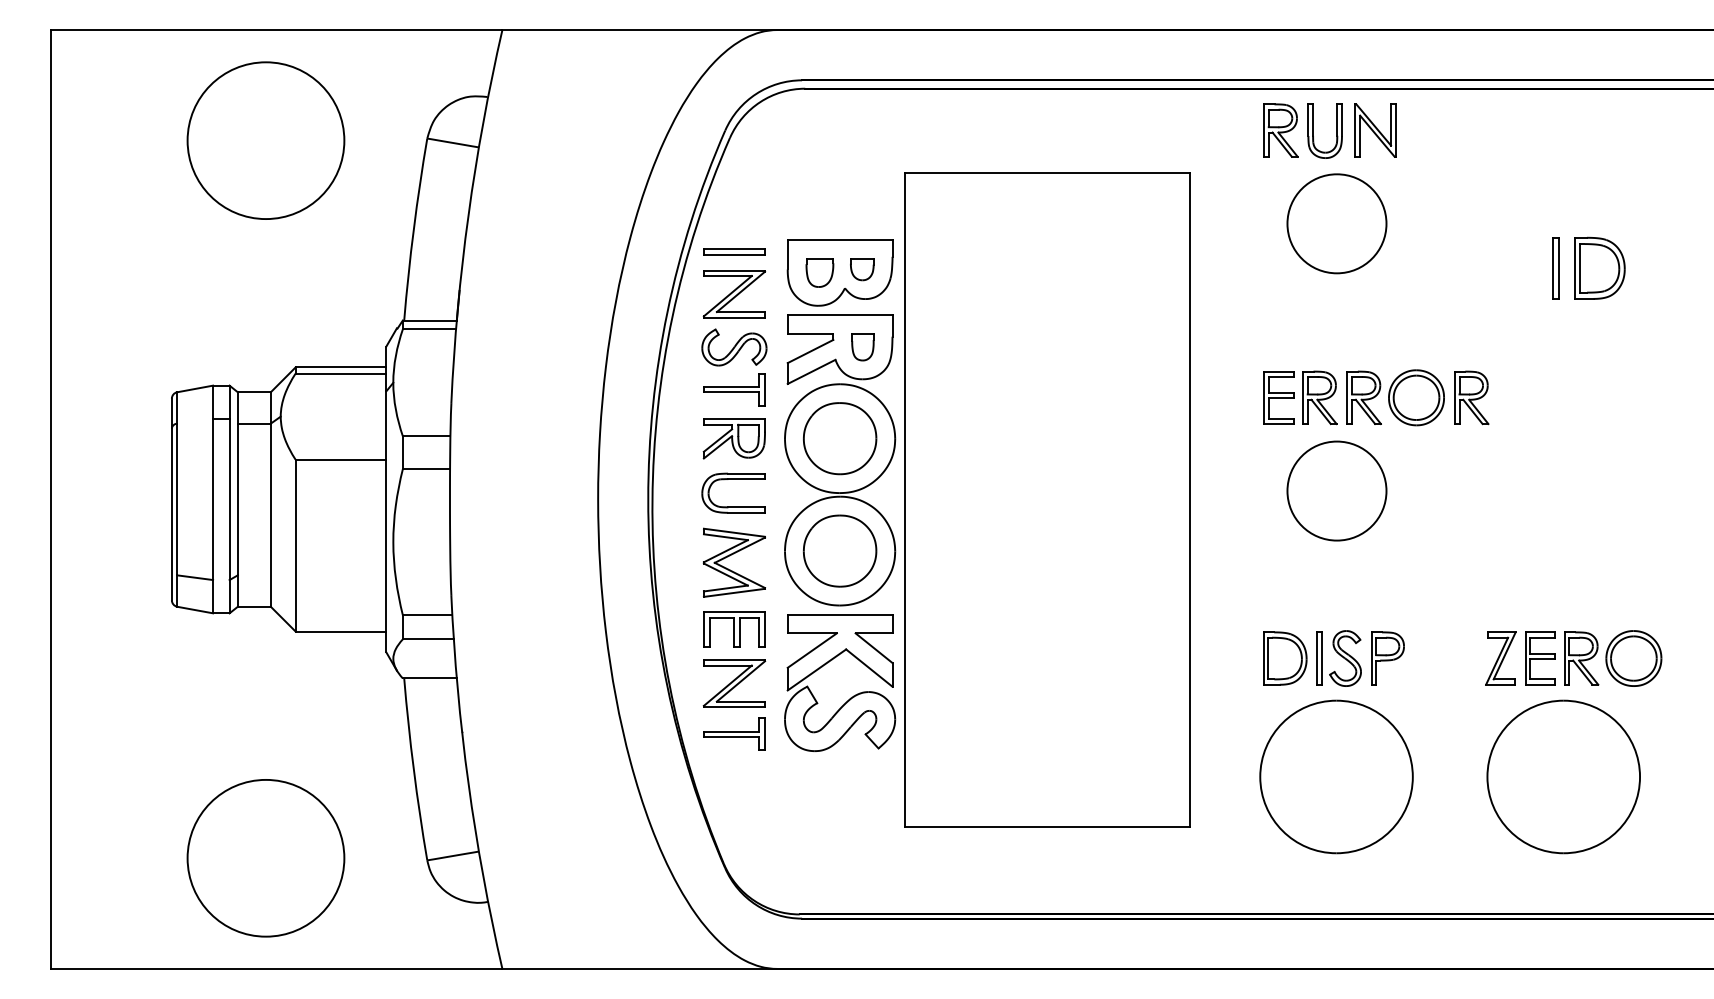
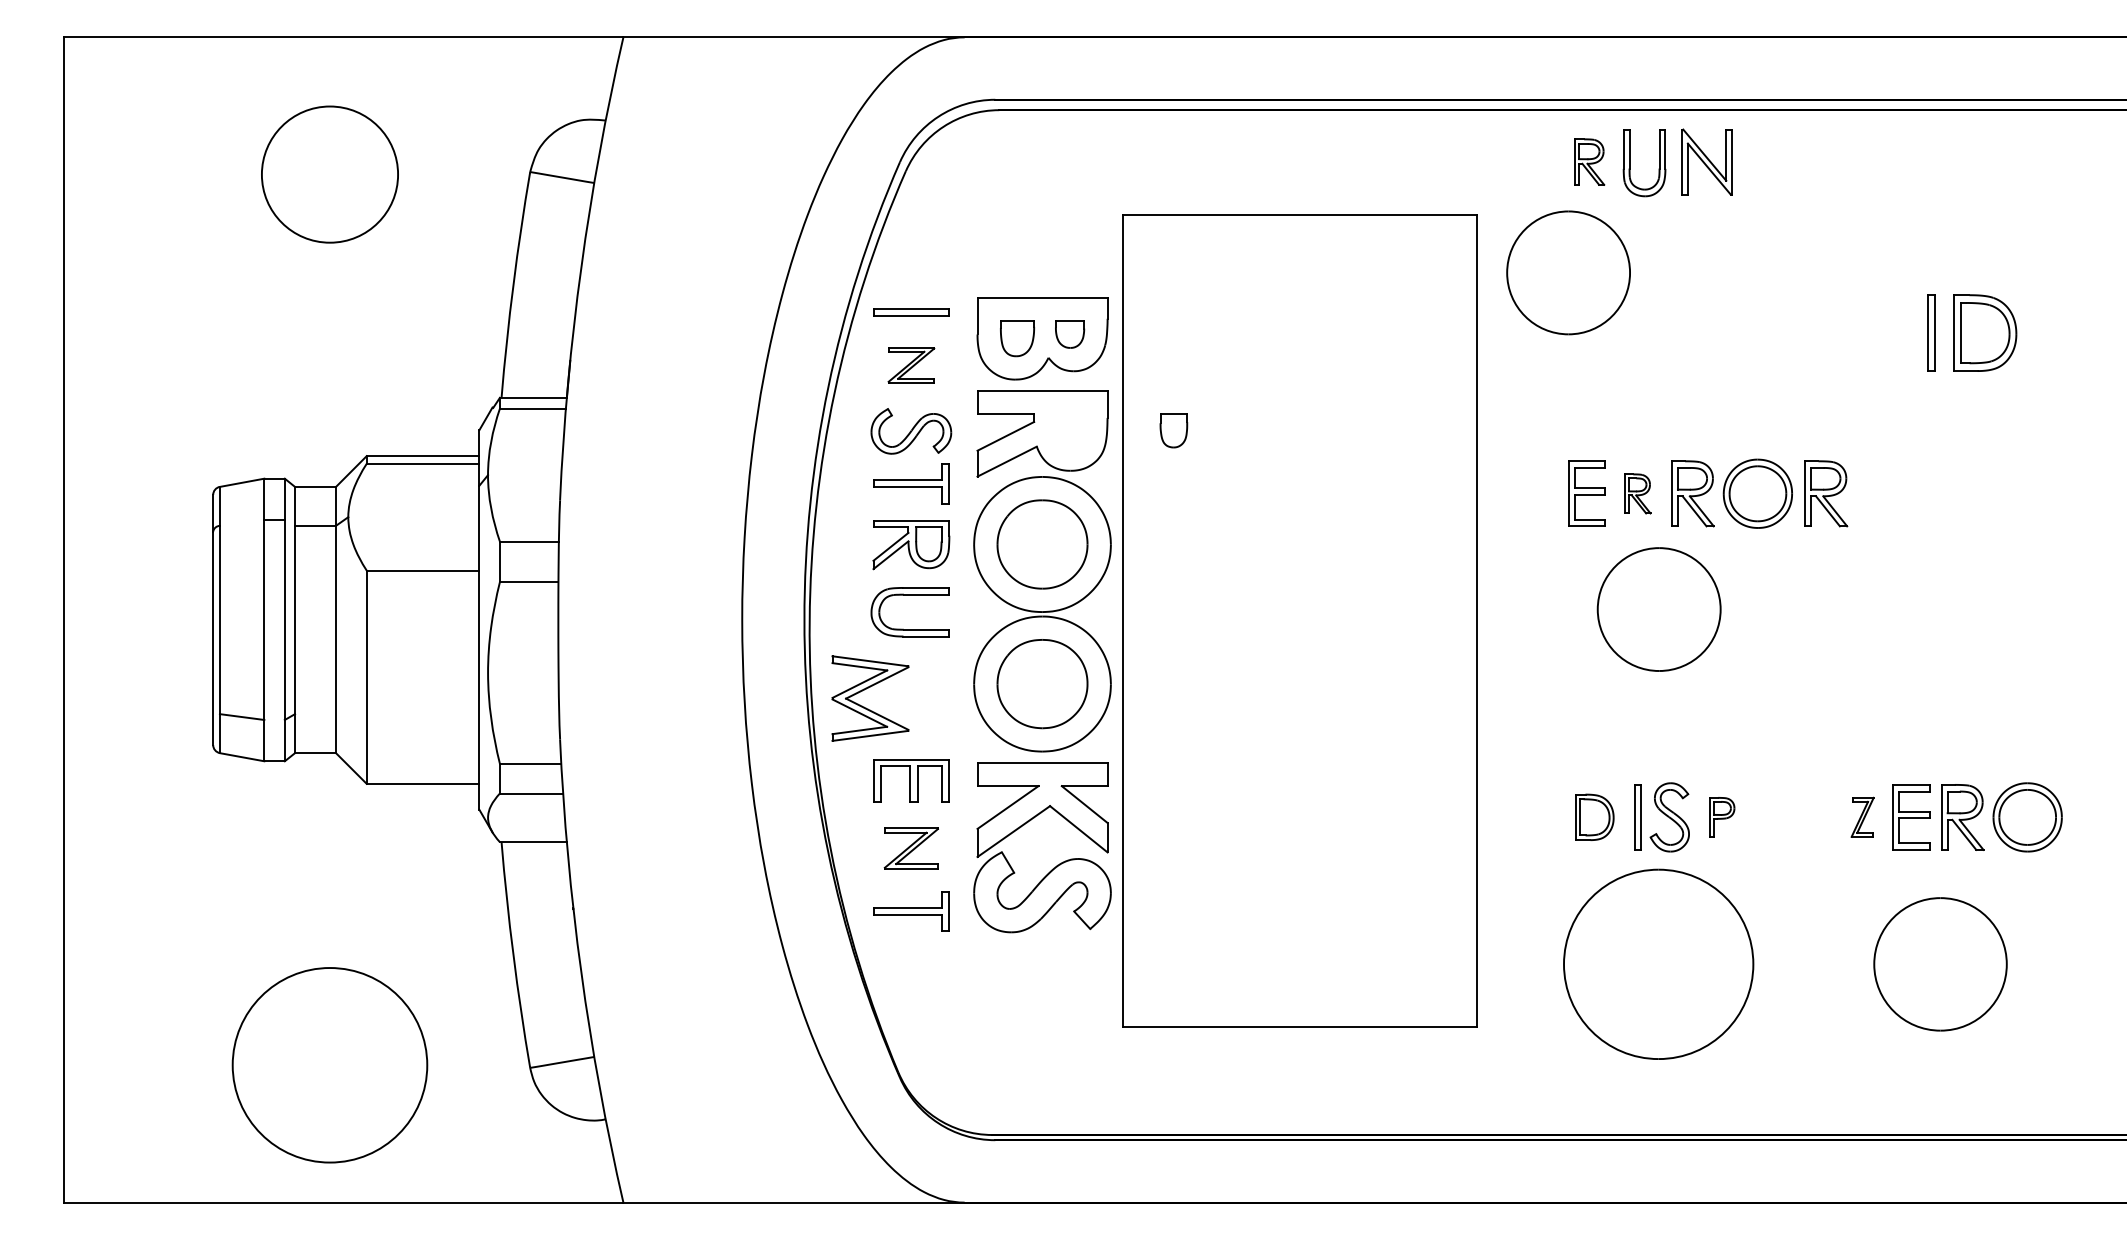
part: (1280, 130) -> (1589, 162), size x0.7
part: (265, 140) -> (329, 174), size x0.7
part: (1336, 223) -> (1568, 272), moved
part: (734, 294) -> (911, 365), size x0.6
part: (862, 347) -> (1173, 431), moved
part: (1319, 397) -> (1637, 493), size x0.6
part: (729, 556) -> (864, 690), moved
part: (1285, 658) -> (1595, 817), size x0.7
part: (1387, 658) -> (1721, 817), size x0.6
part: (1500, 658) -> (1862, 817), size x0.6
part: (734, 683) -> (911, 848), size x0.7
part: (1563, 776) -> (1940, 963), size x0.7

